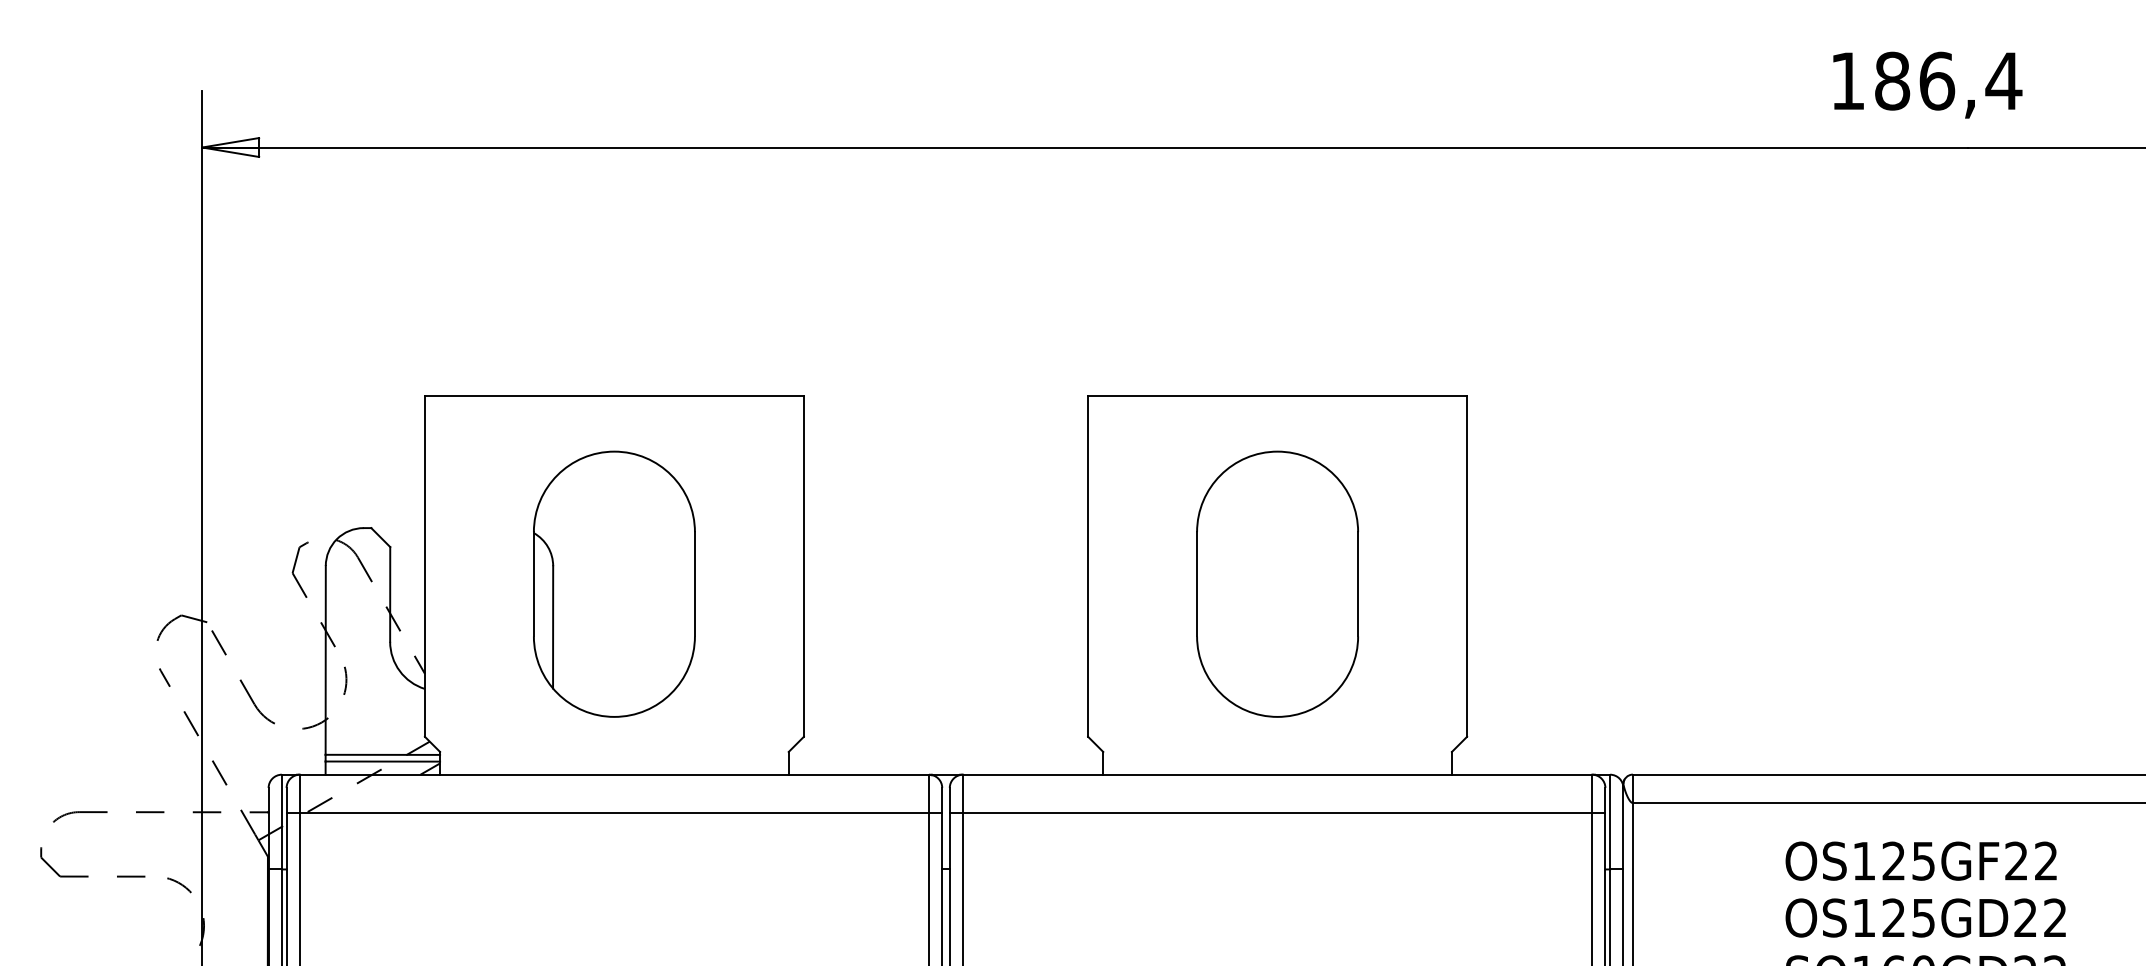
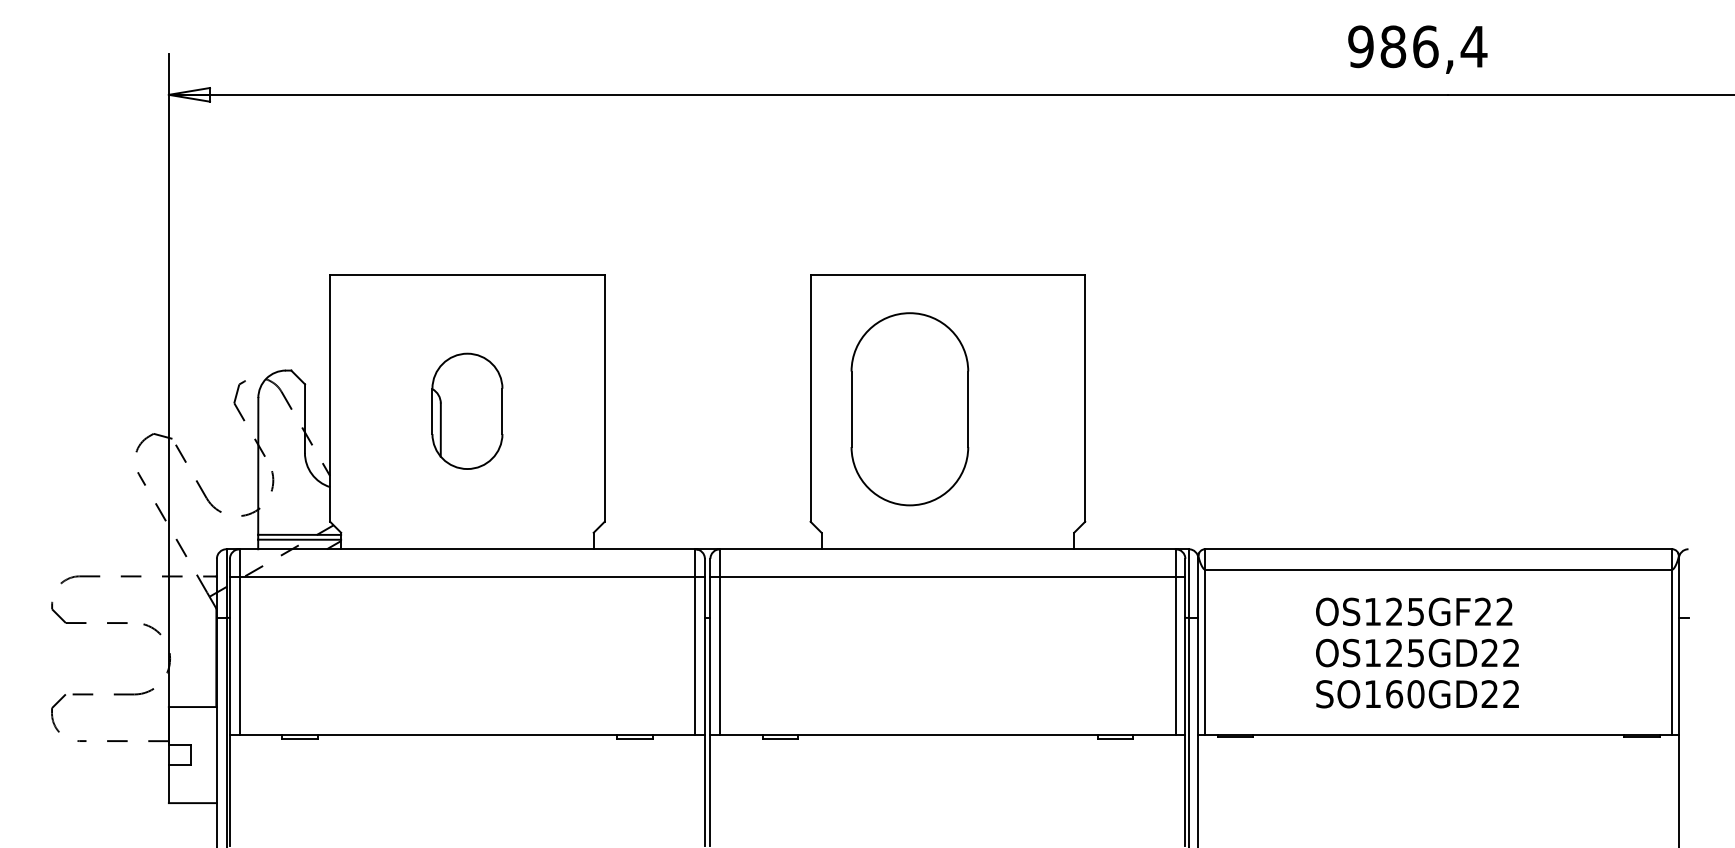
text: (1847, 80) -> (1360, 46), 186,4 -> 986,4
part: (614, 584) -> (467, 411), size x0.6
part: (1277, 584) -> (909, 409), moved

